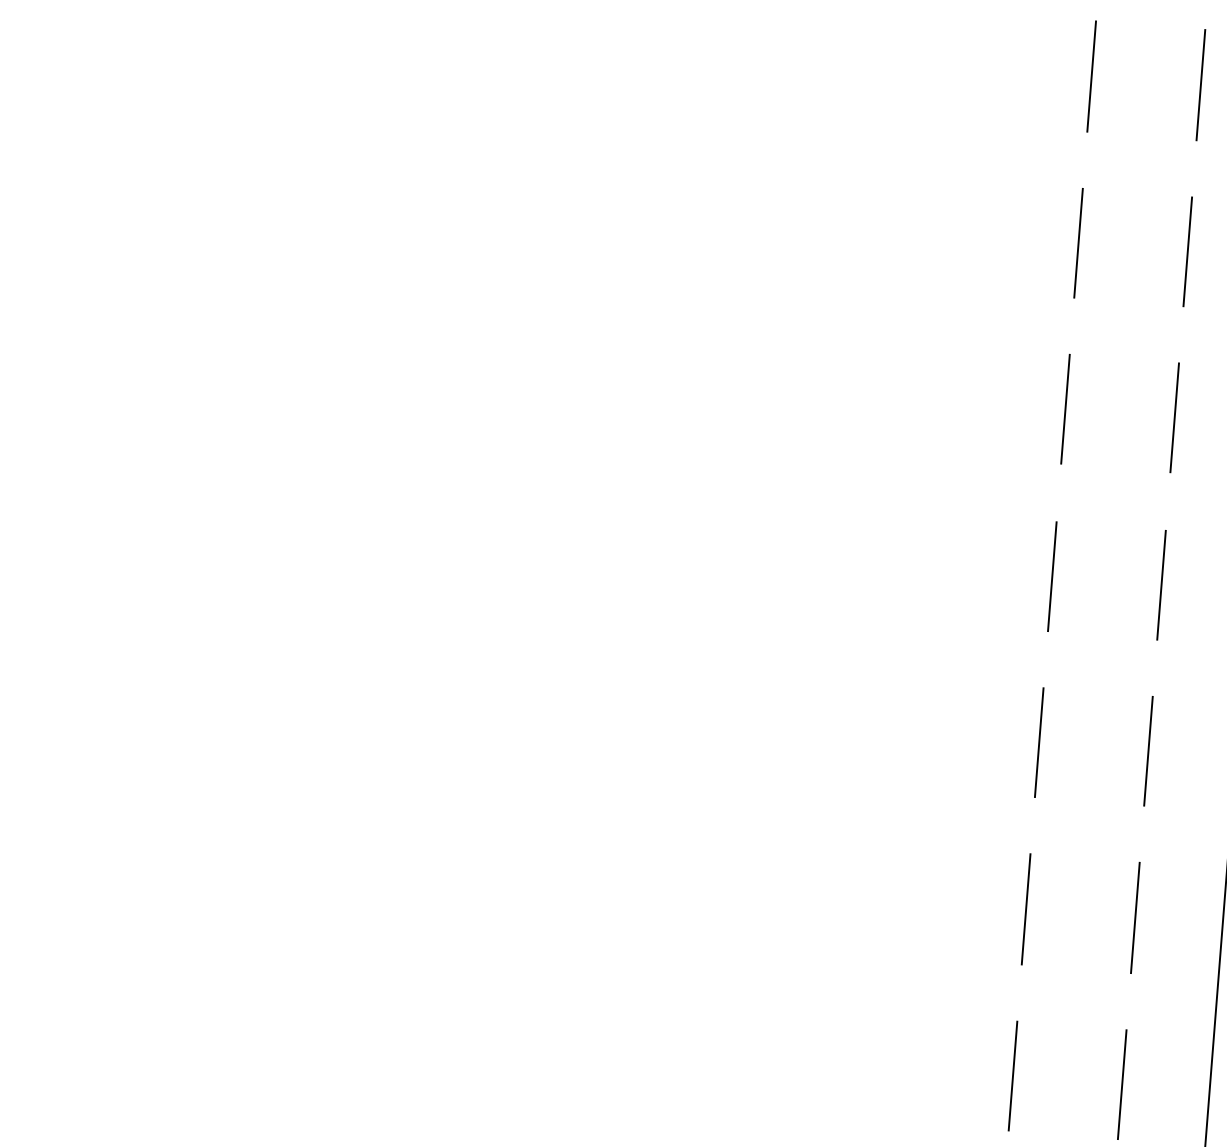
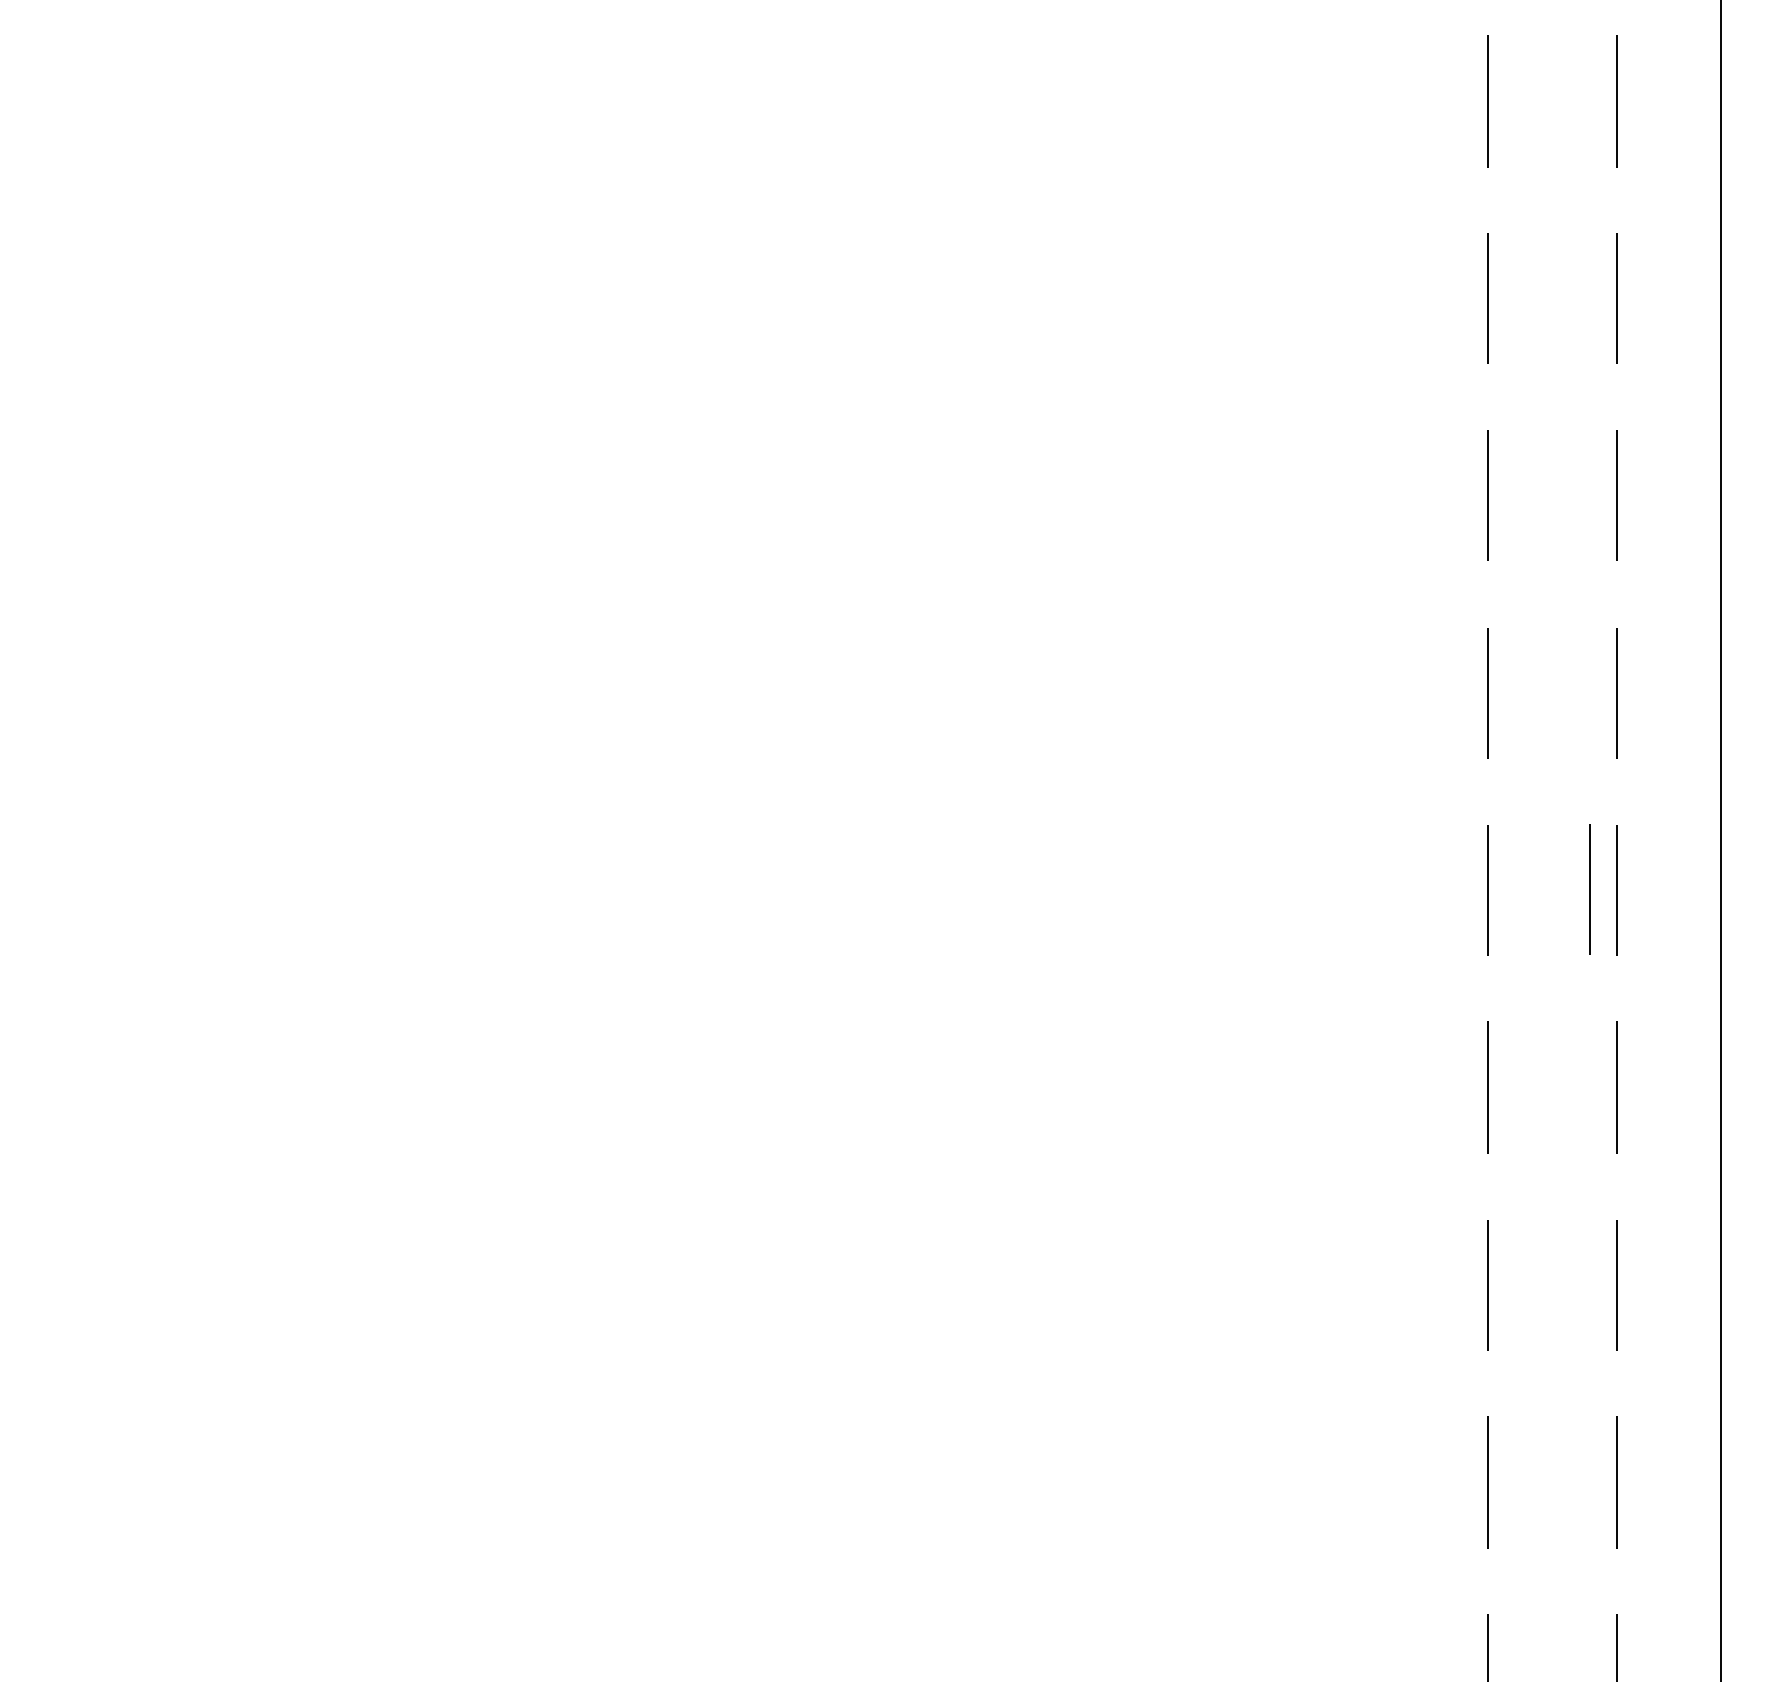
line: (1125, 748) -> (1589, 889), added

